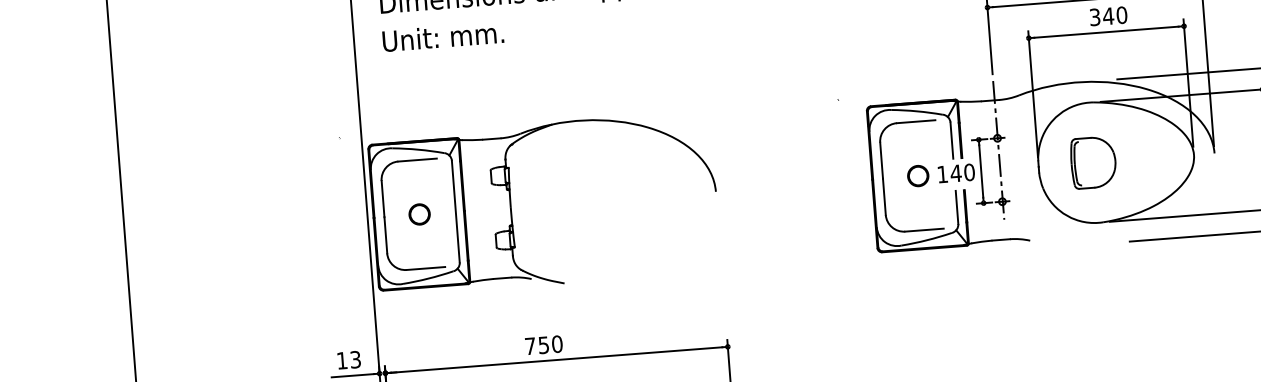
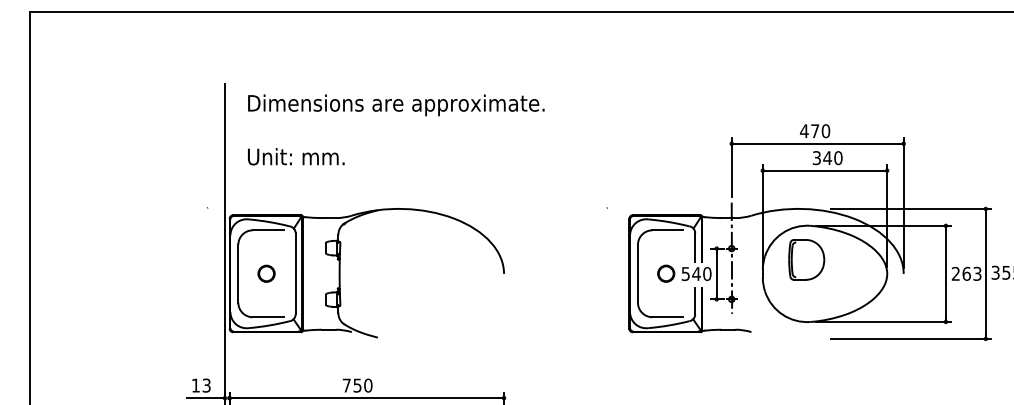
text: (443, 36) -> (296, 156), moved
part: (1093, 162) -> (806, 259), moved
text: (942, 175) -> (685, 274), 140 -> 540

